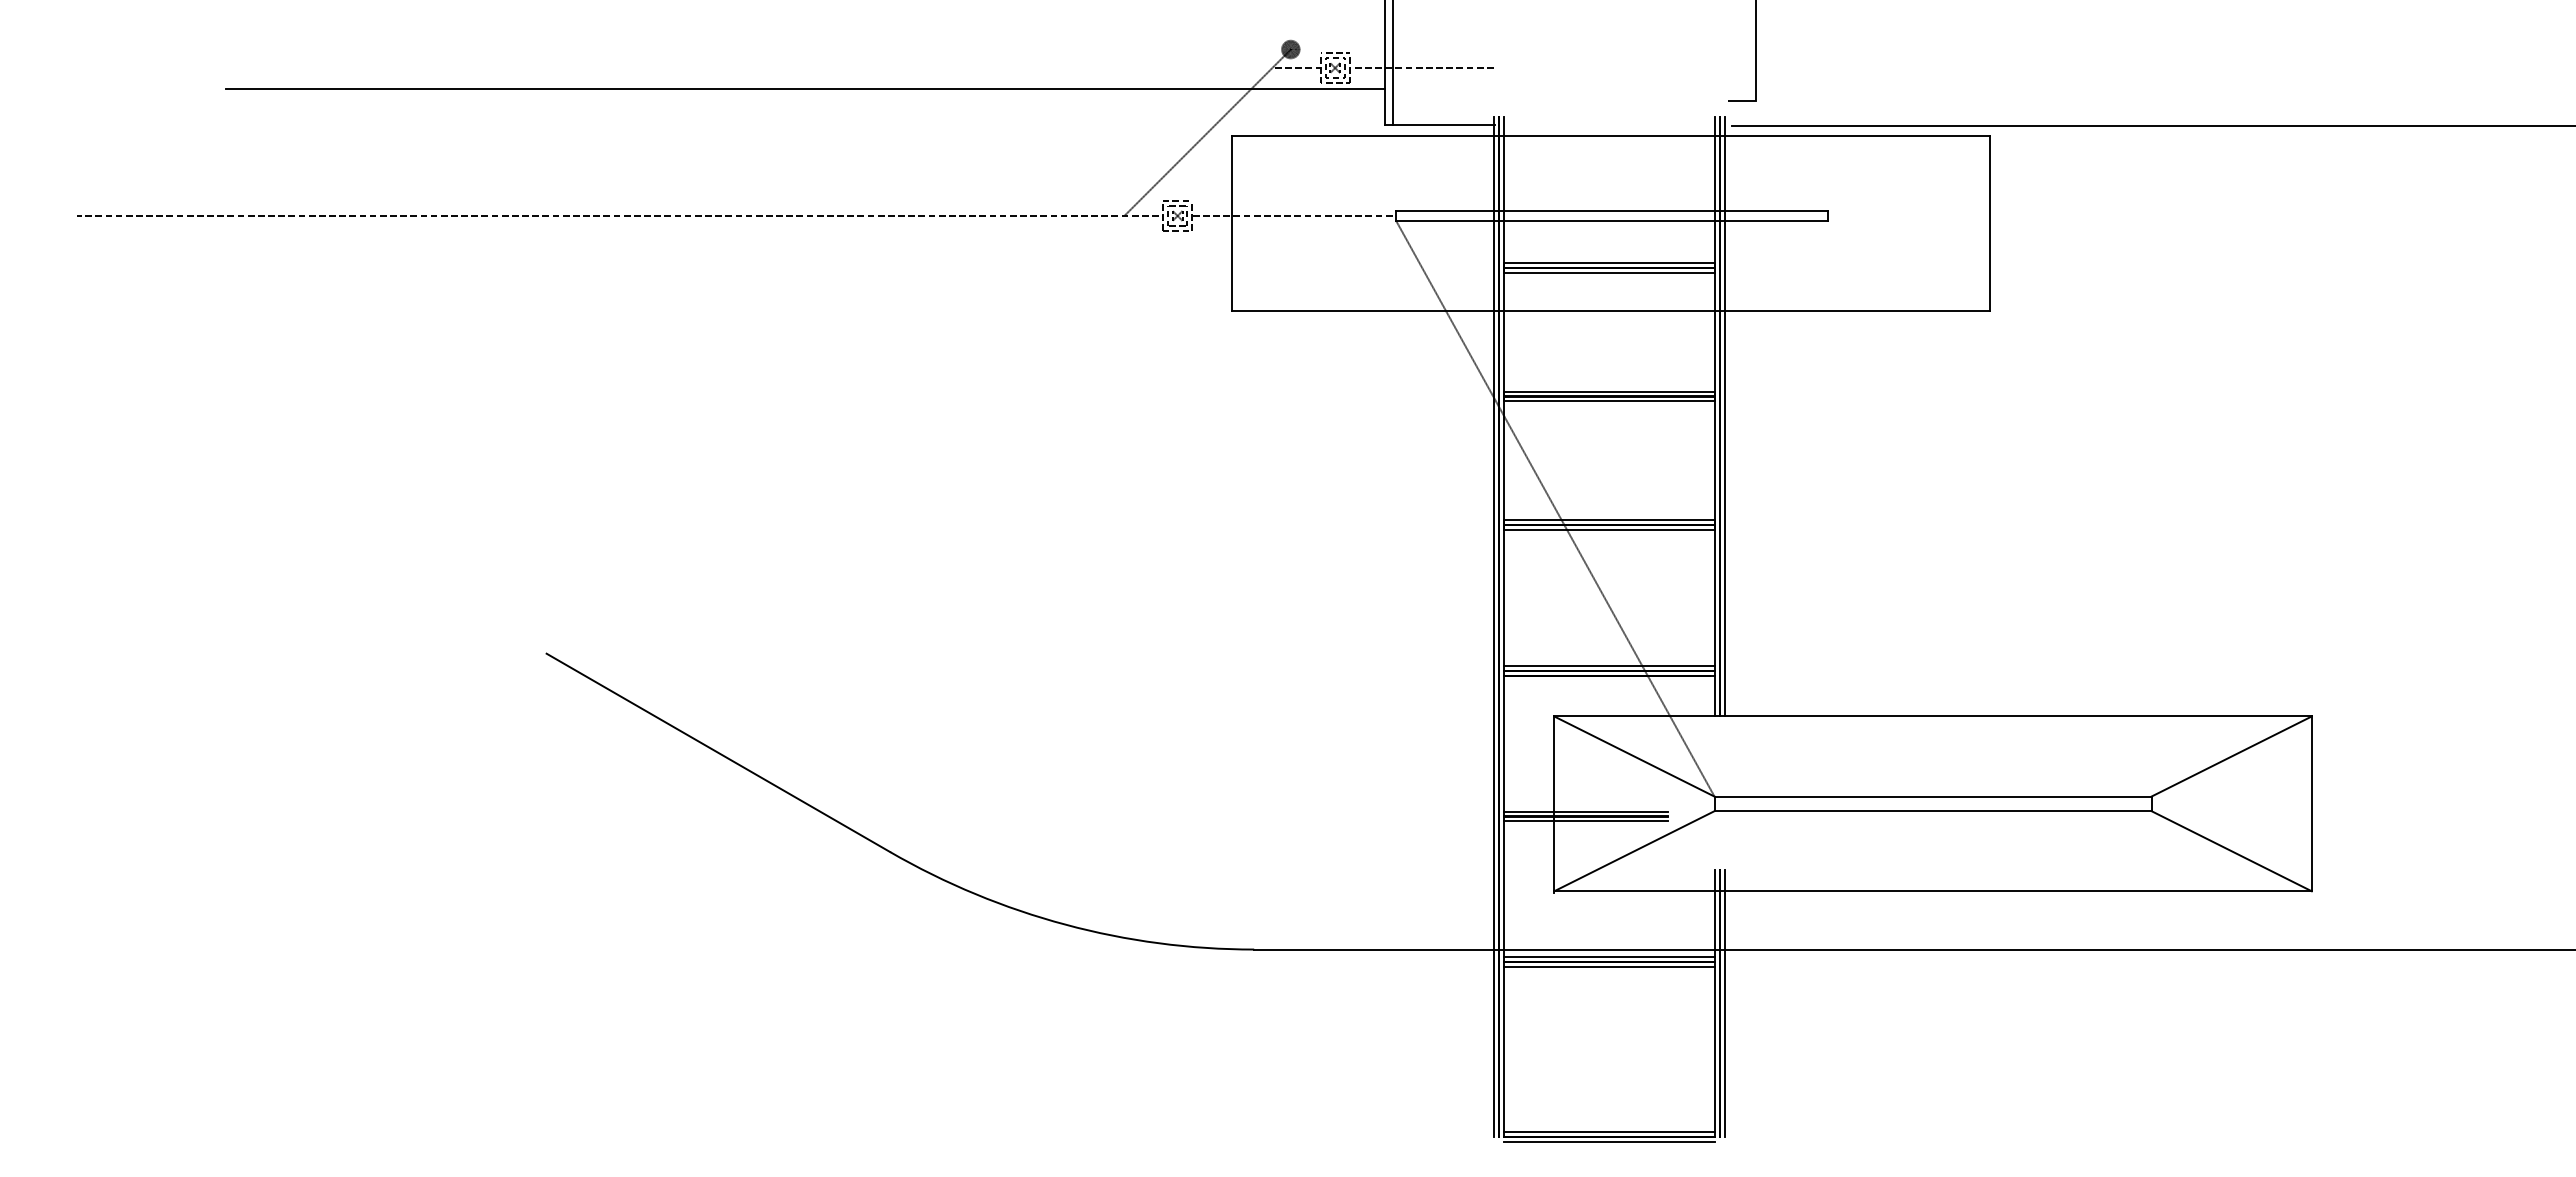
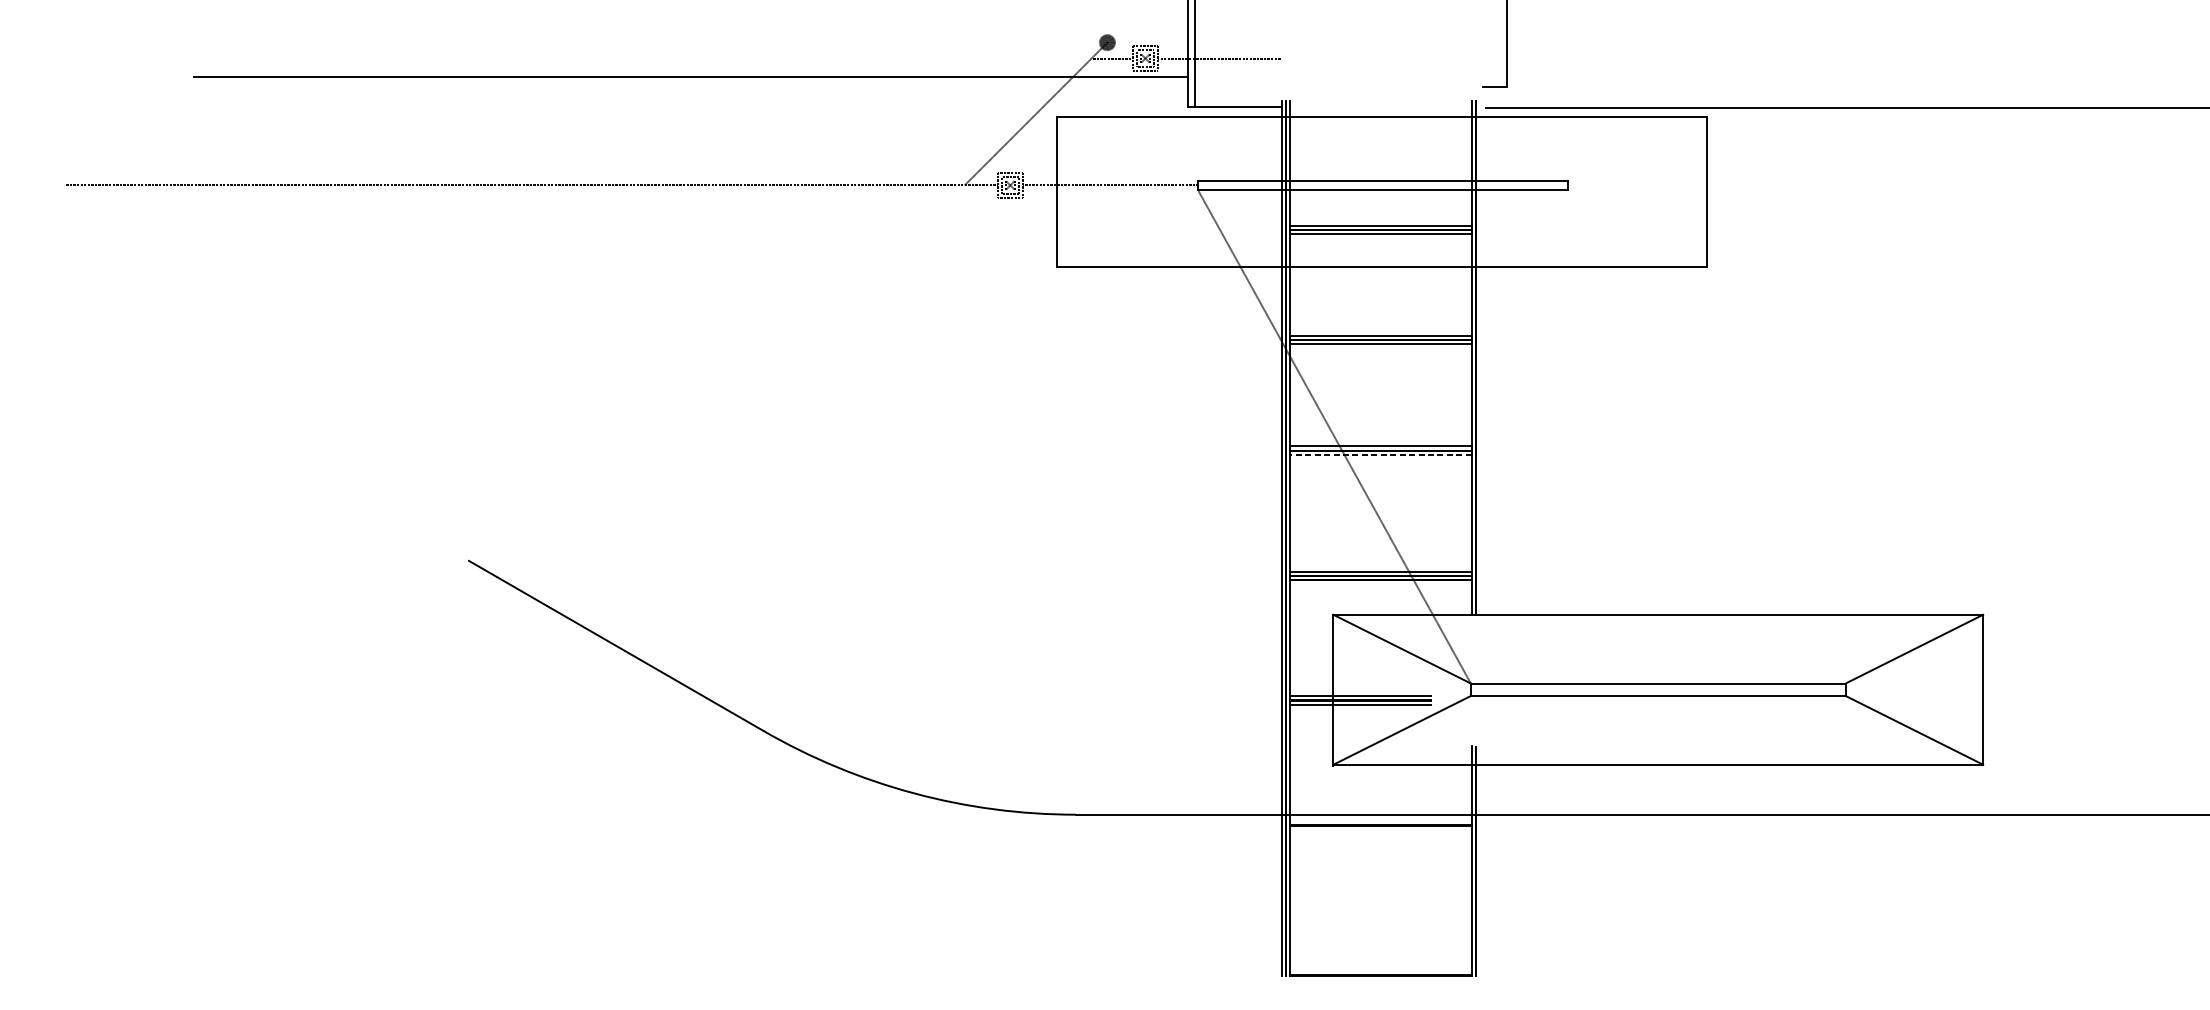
line: (1725, 416) -> (1480, 357), removed
line: (1609, 530) -> (1380, 455), solid -> dashed
line: (1609, 957) -> (1380, 821), removed
line: (1609, 967) -> (1380, 830), removed
line: (1725, 1003) -> (1480, 860), removed
line: (1609, 1132) -> (1380, 971), removed
line: (1609, 1141) -> (1380, 979), removed

